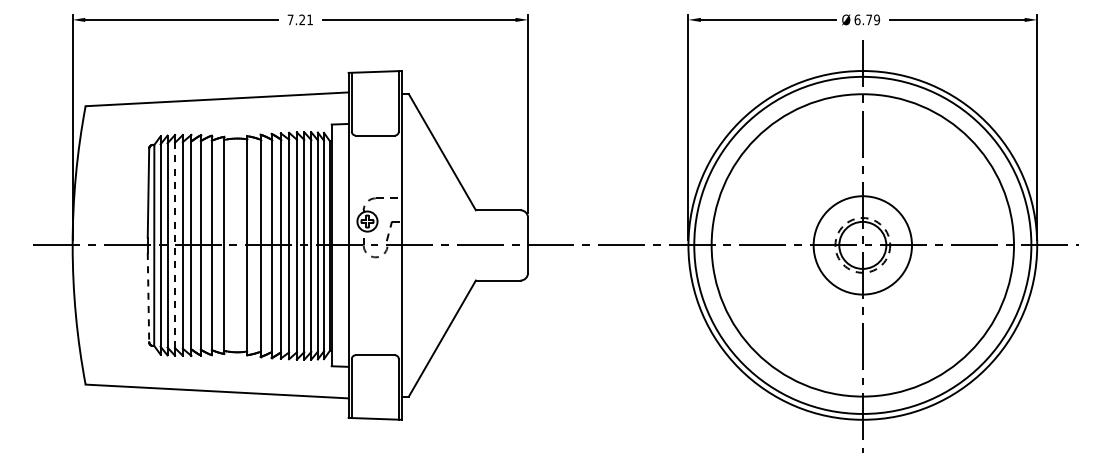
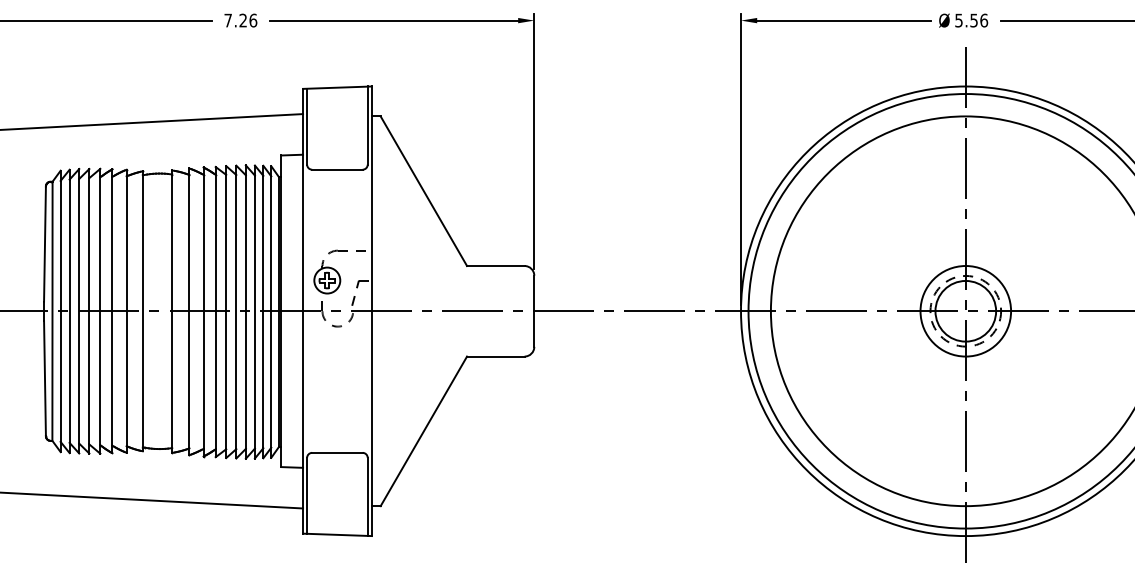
text: (310, 19) -> (253, 20), 7.21 -> 7.26
text: (867, 19) -> (971, 20), 6.79 -> 5.56
line: (175, 245) -> (79, 311), dashed -> solid
circle: (862, 245) -> (965, 311), size x0.71
line: (148, 297) -> (45, 378), dashed -> solid

